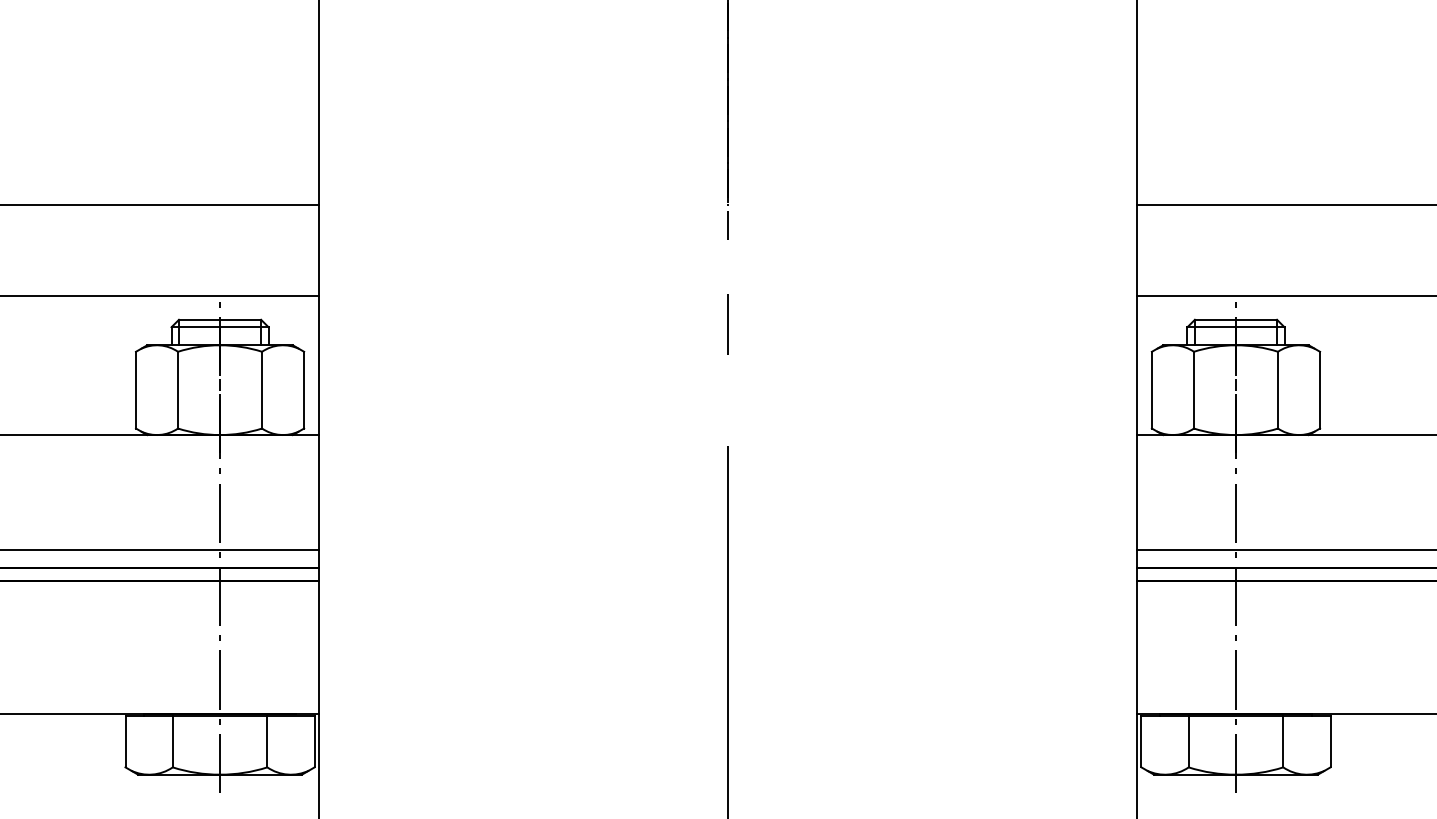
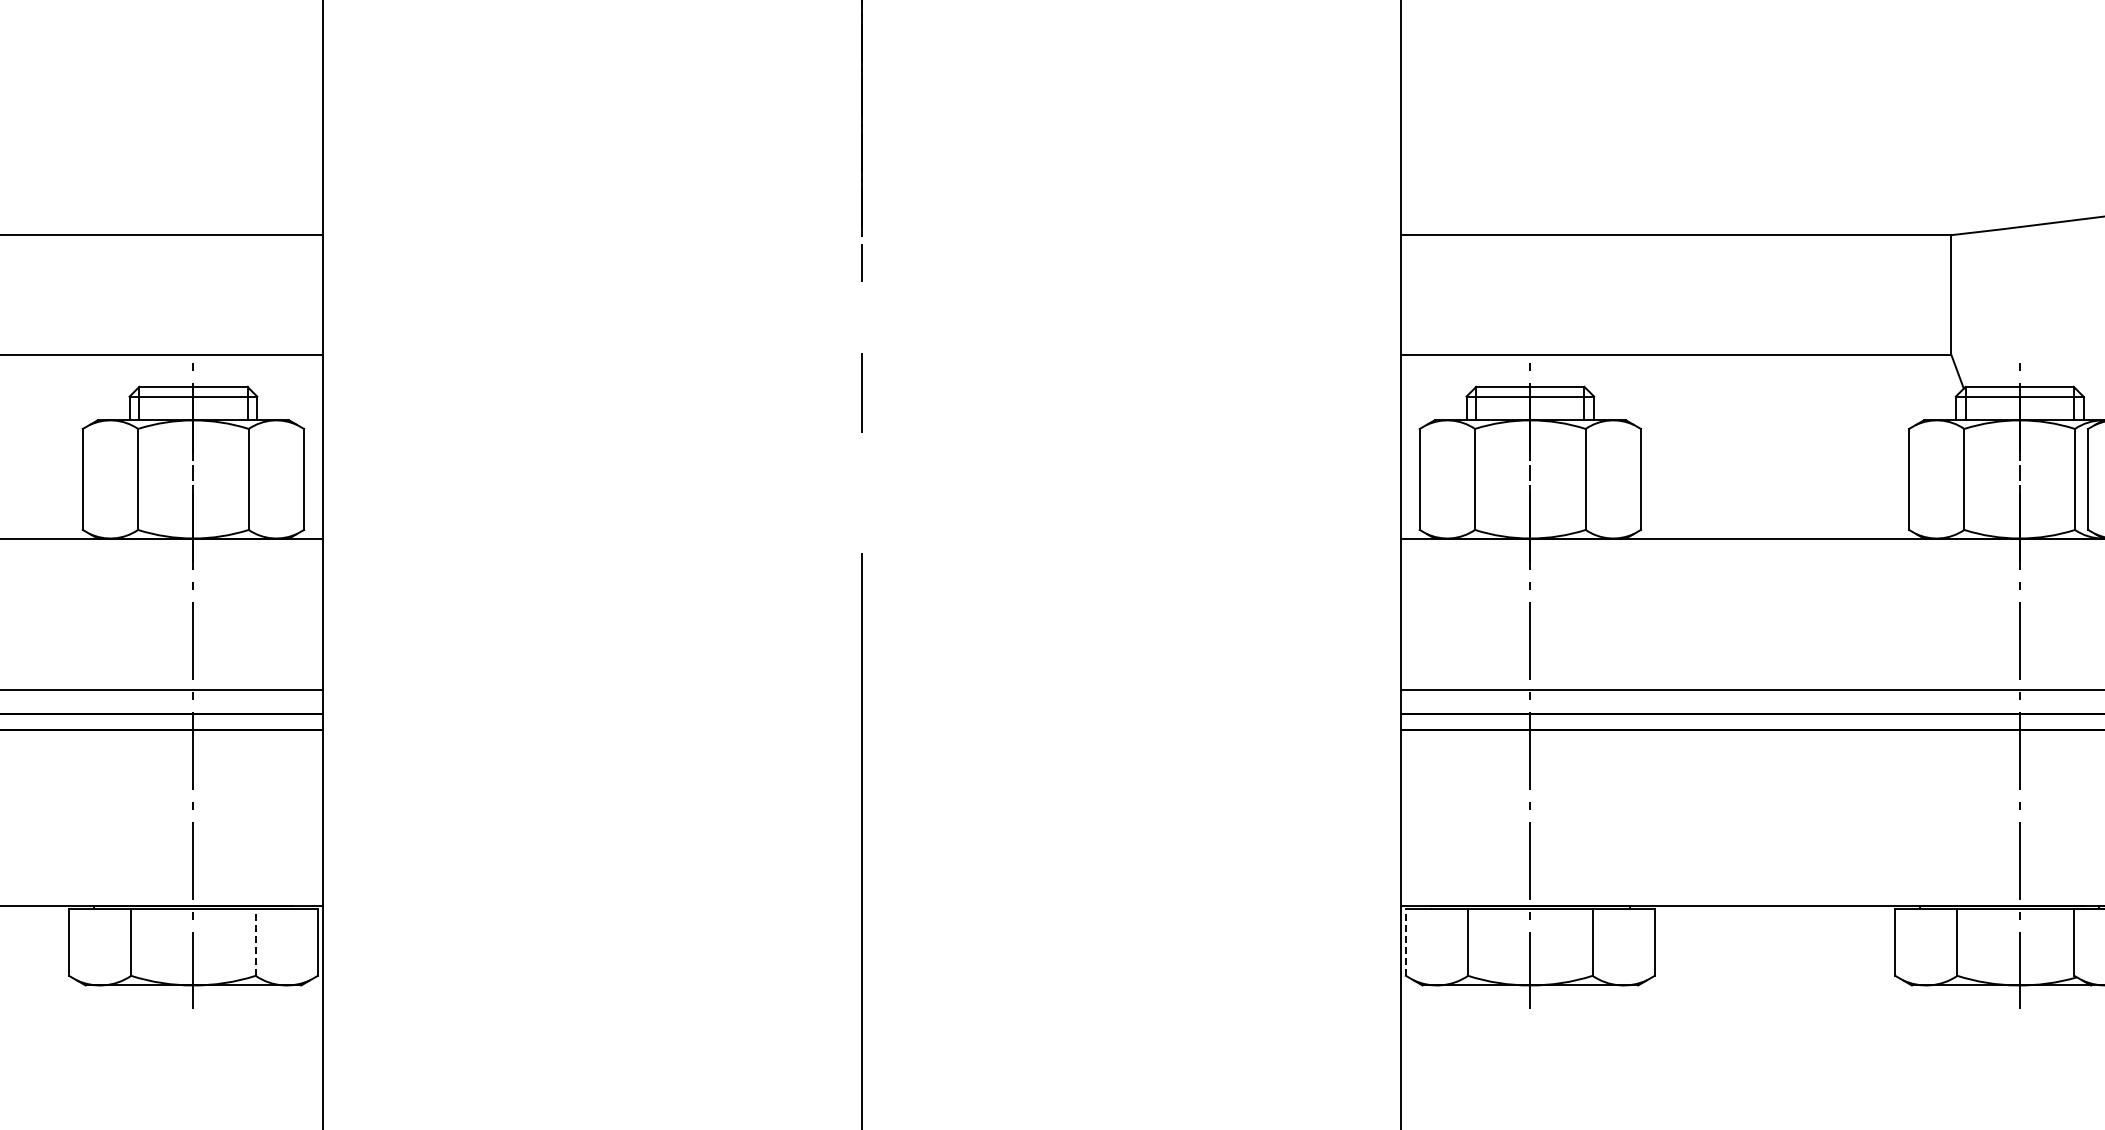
line: (267, 741) -> (255, 941), solid -> dashed
line: (1141, 741) -> (1405, 941), solid -> dashed

